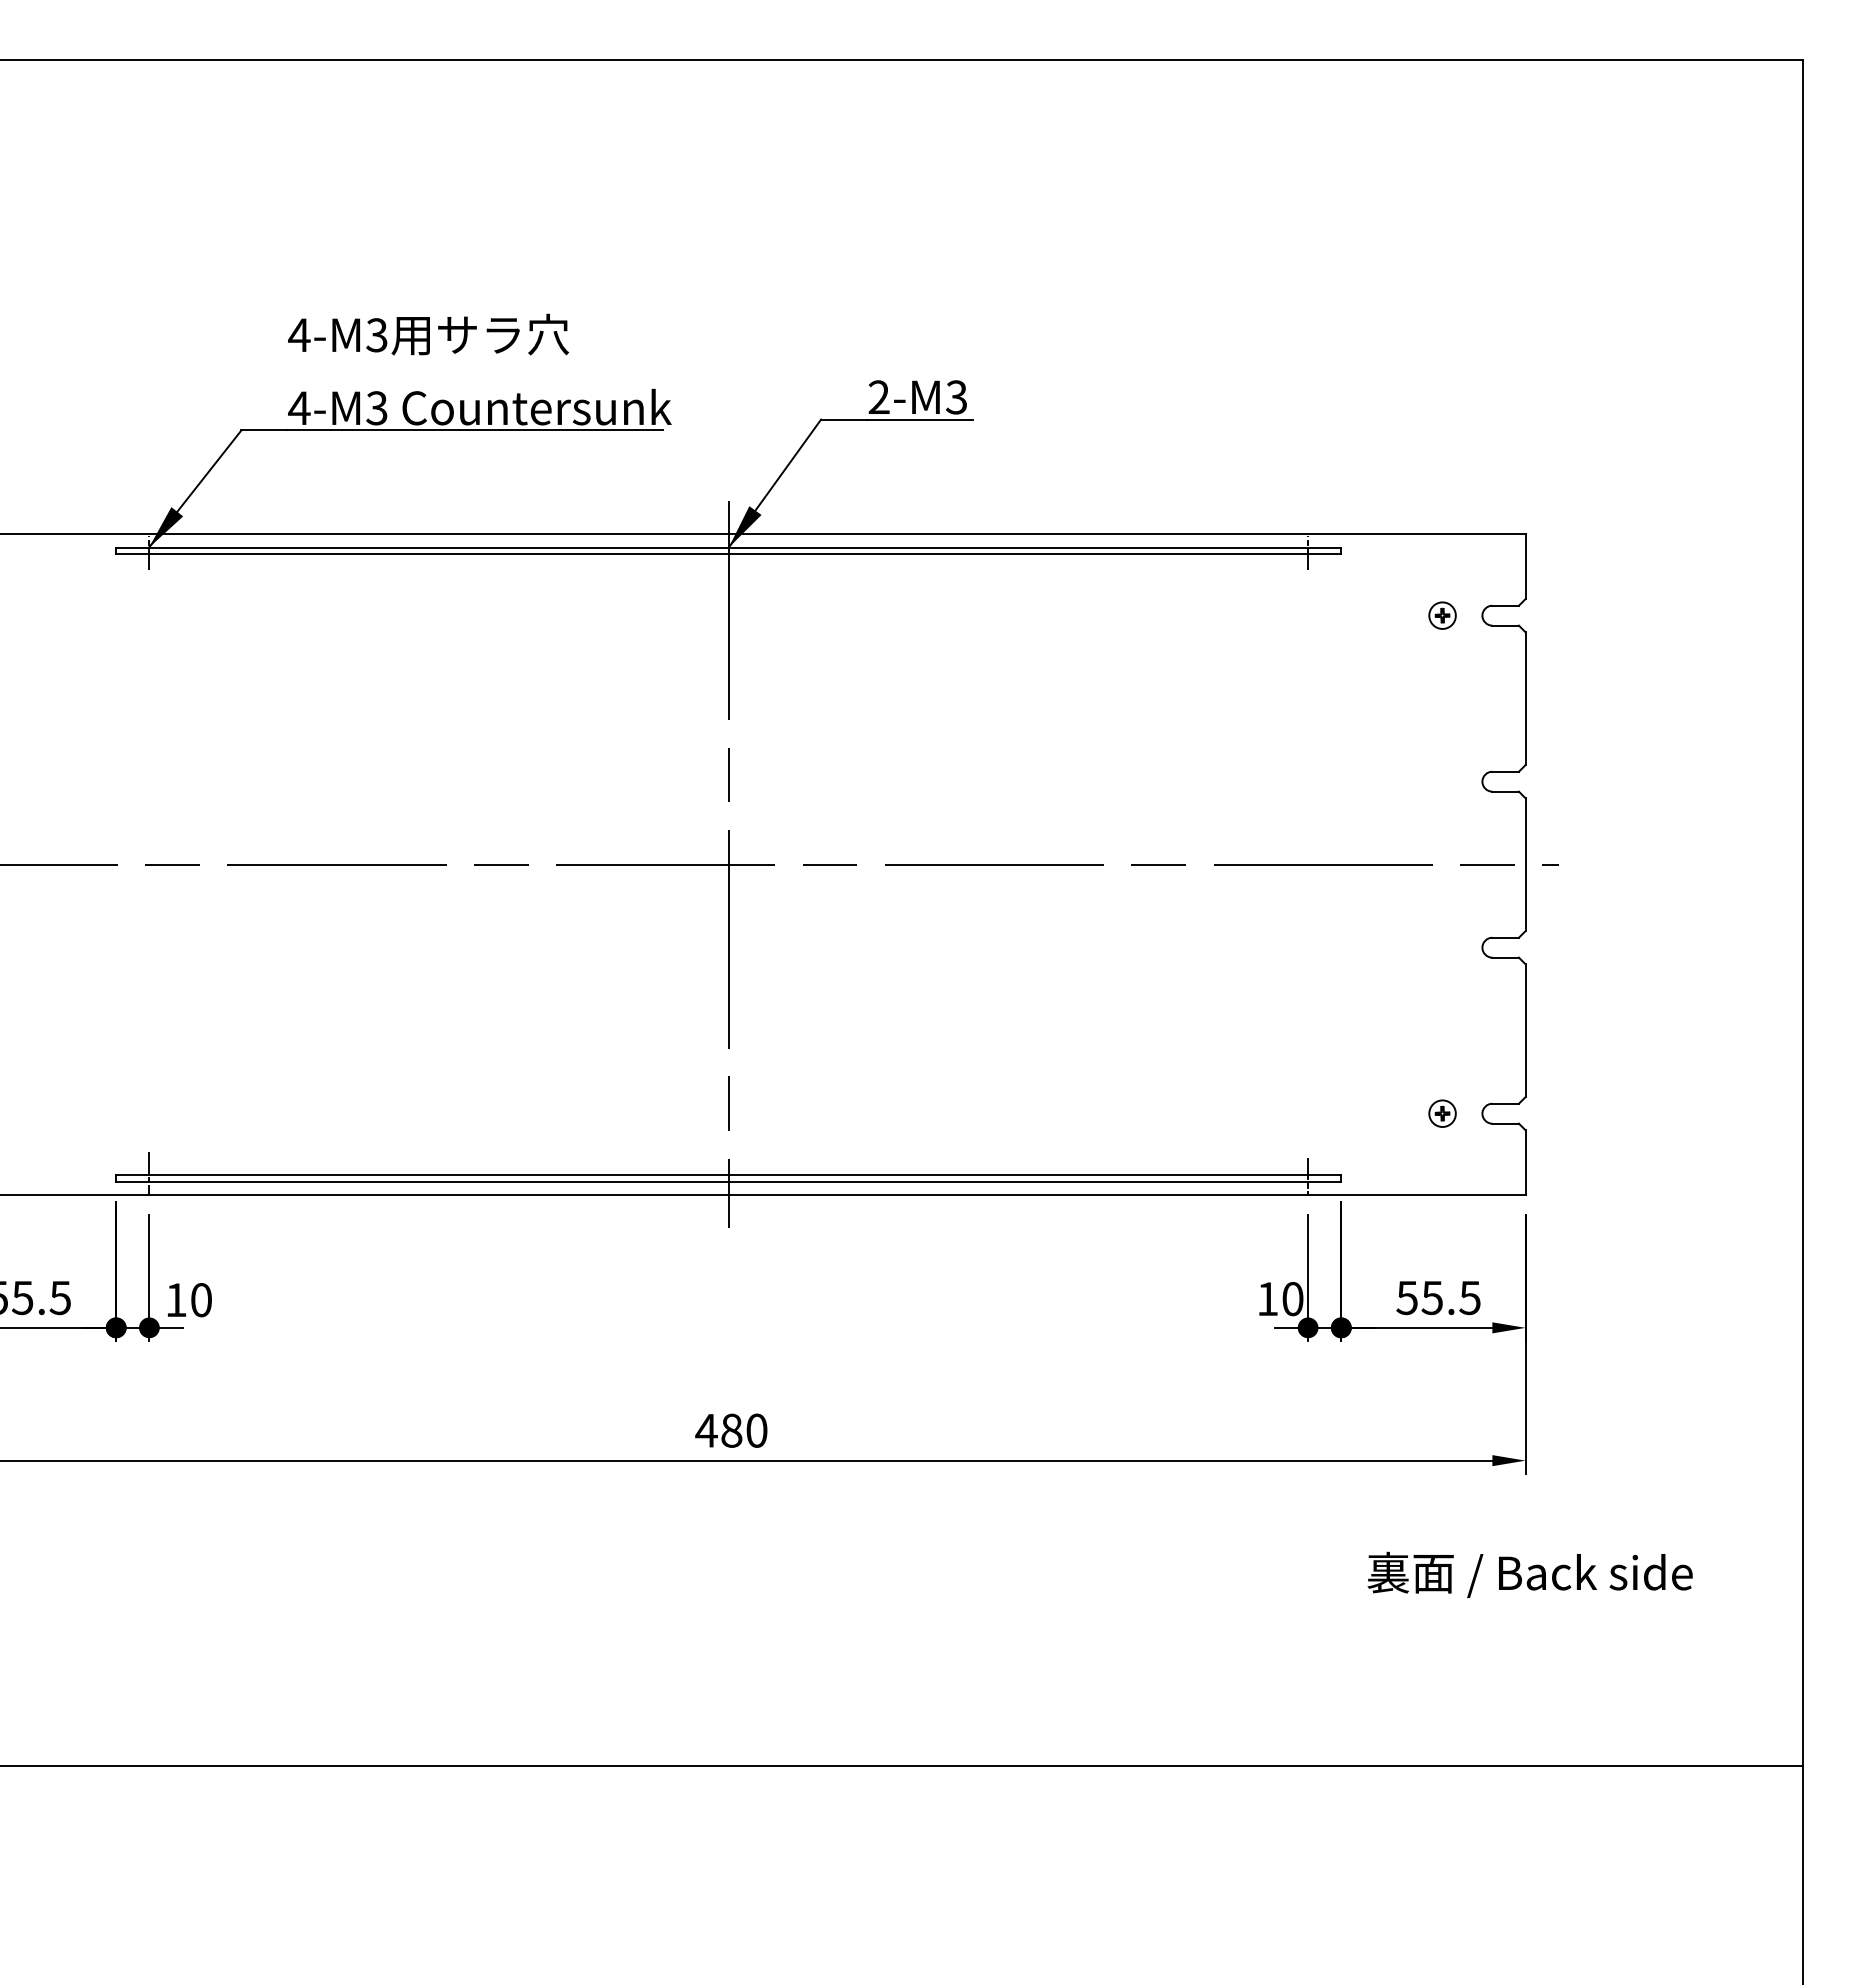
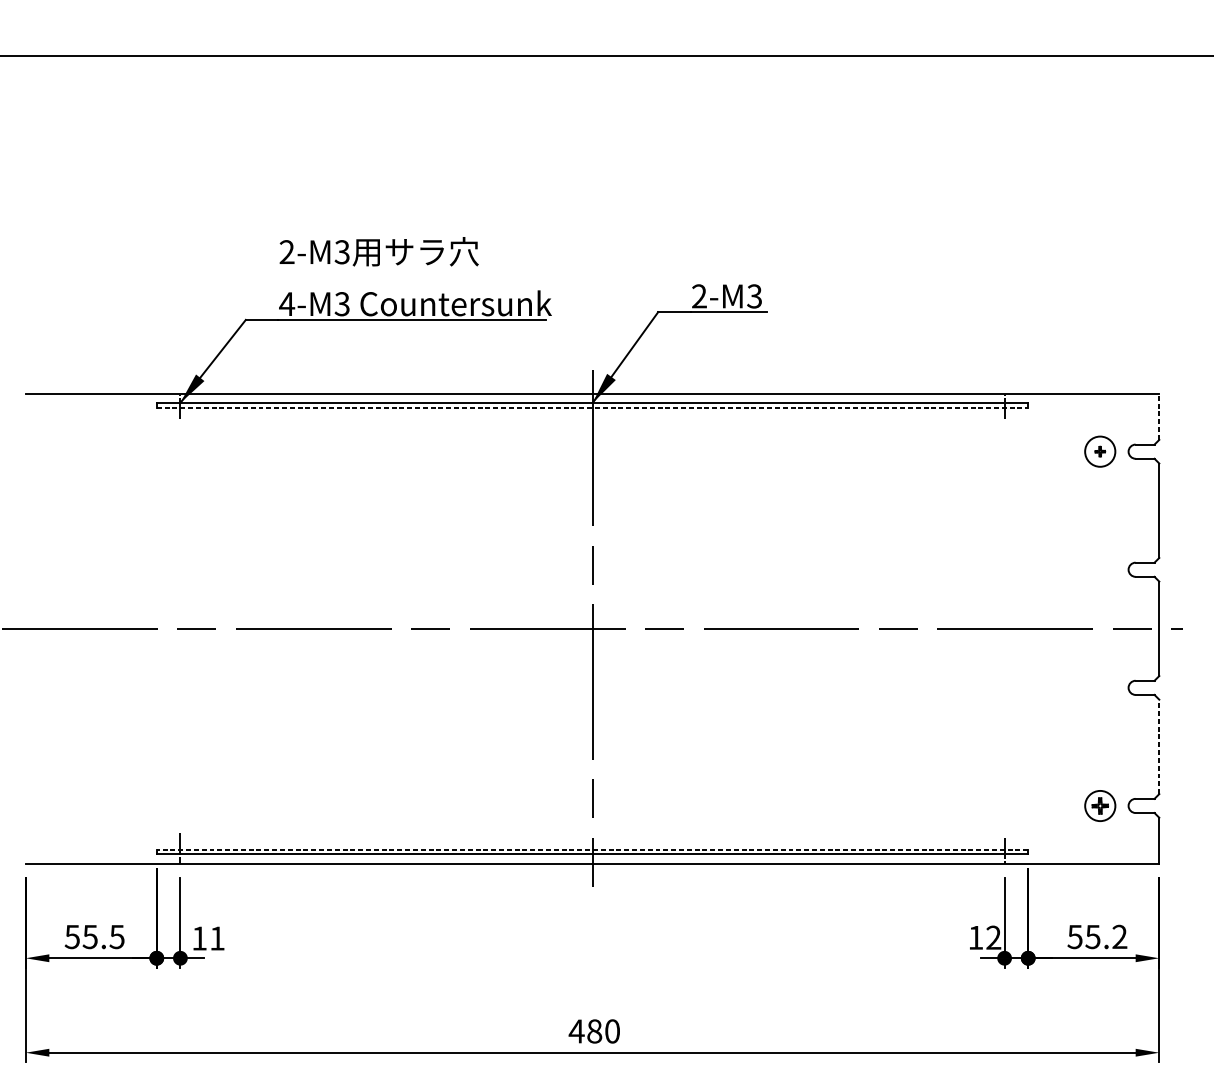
text: (299, 334) -> (287, 251), 4-M3 -> 2-M3
line: (728, 554) -> (592, 408), solid -> dashed
line: (1525, 566) -> (1159, 416), solid -> dashed
circle: (1442, 615) -> (1100, 451), size x1.6
line: (1525, 1030) -> (1159, 746), solid -> dashed
part: (1442, 1113) -> (1100, 805), size x1.6
line: (728, 1175) -> (592, 849), solid -> dashed
text: (1469, 1297) -> (1119, 936), 55.5 -> 55.2
text: (1292, 1299) -> (993, 938), 10 -> 12
text: (201, 1300) -> (217, 938), 10 -> 11

